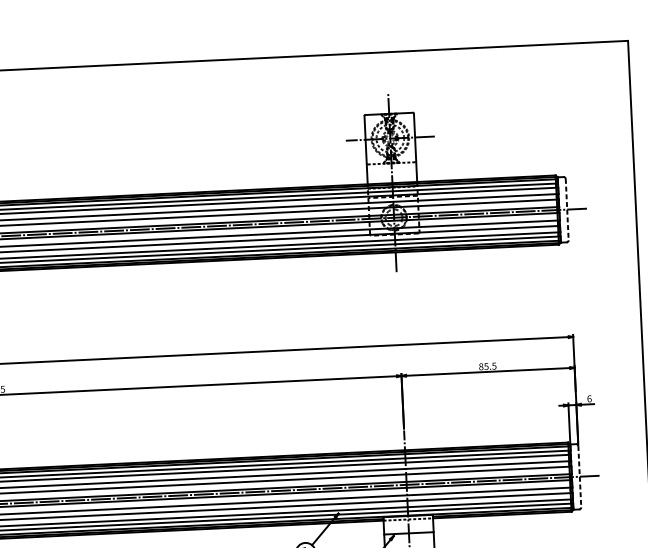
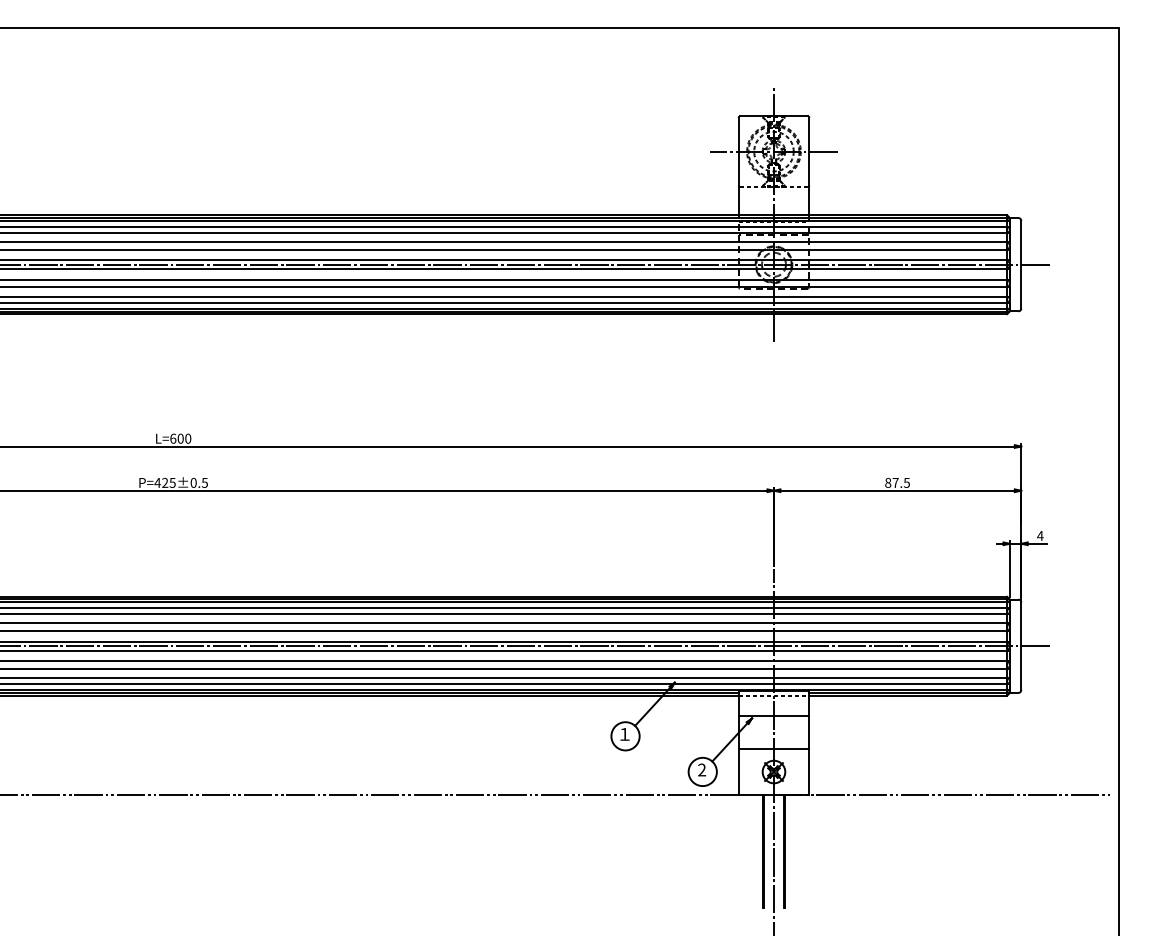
line: (567, 209) -> (1021, 264), dashed -> solid
text: (486, 366) -> (895, 482), 85.5 -> 87.5
text: (589, 399) -> (1040, 536), 6 -> 4
line: (579, 476) -> (1021, 646), dashed -> solid

